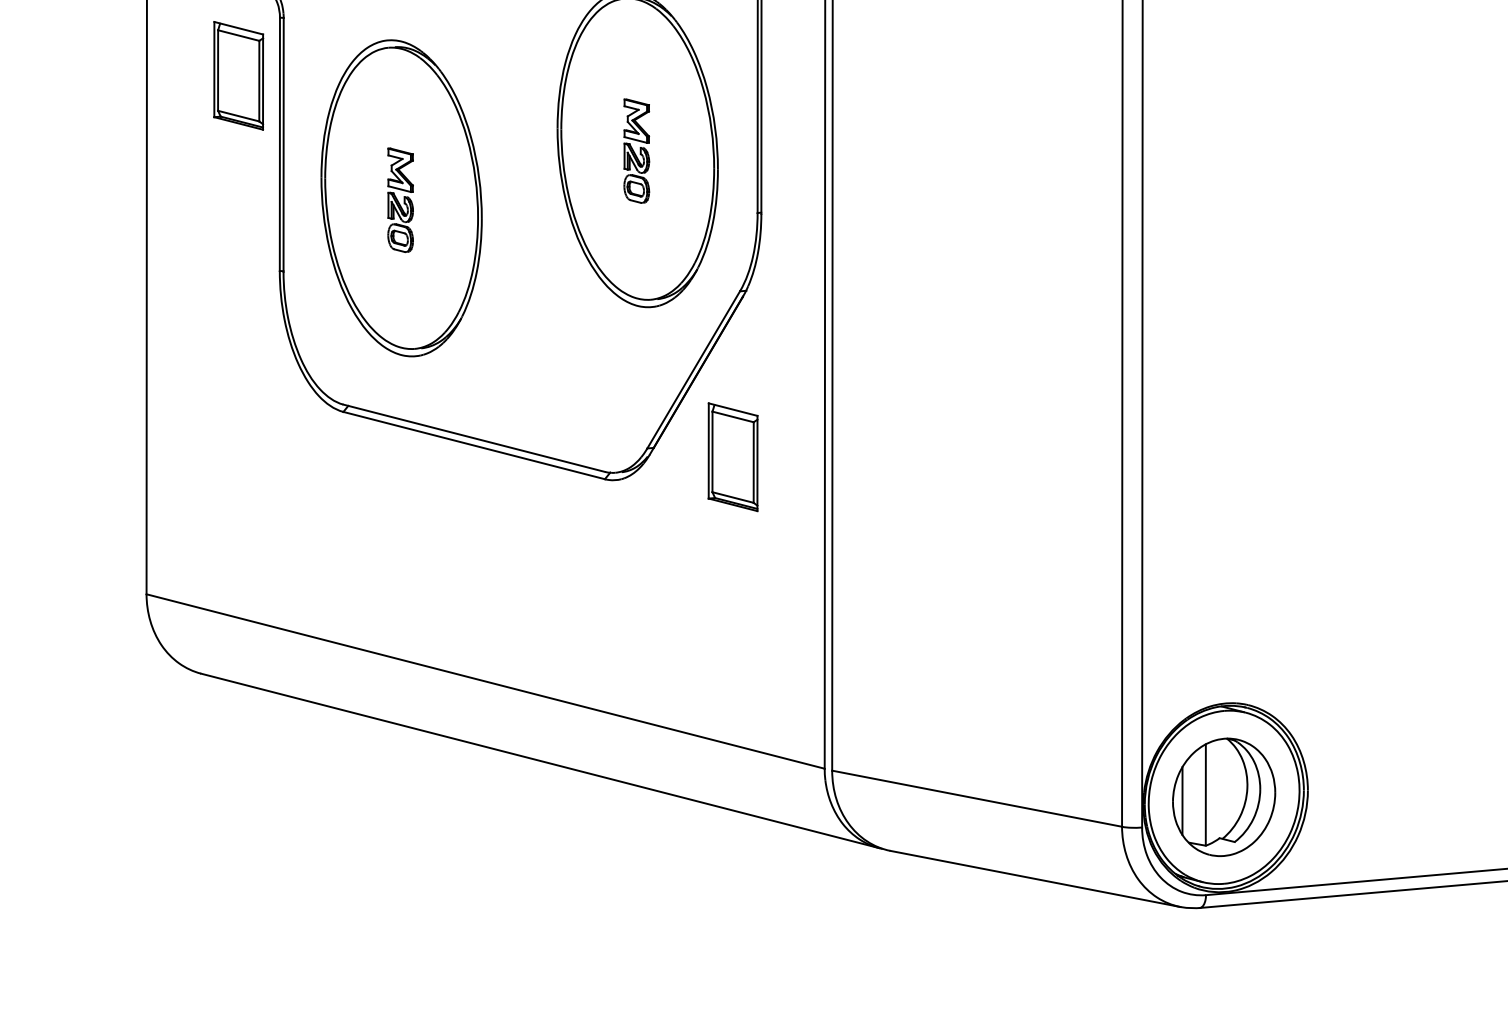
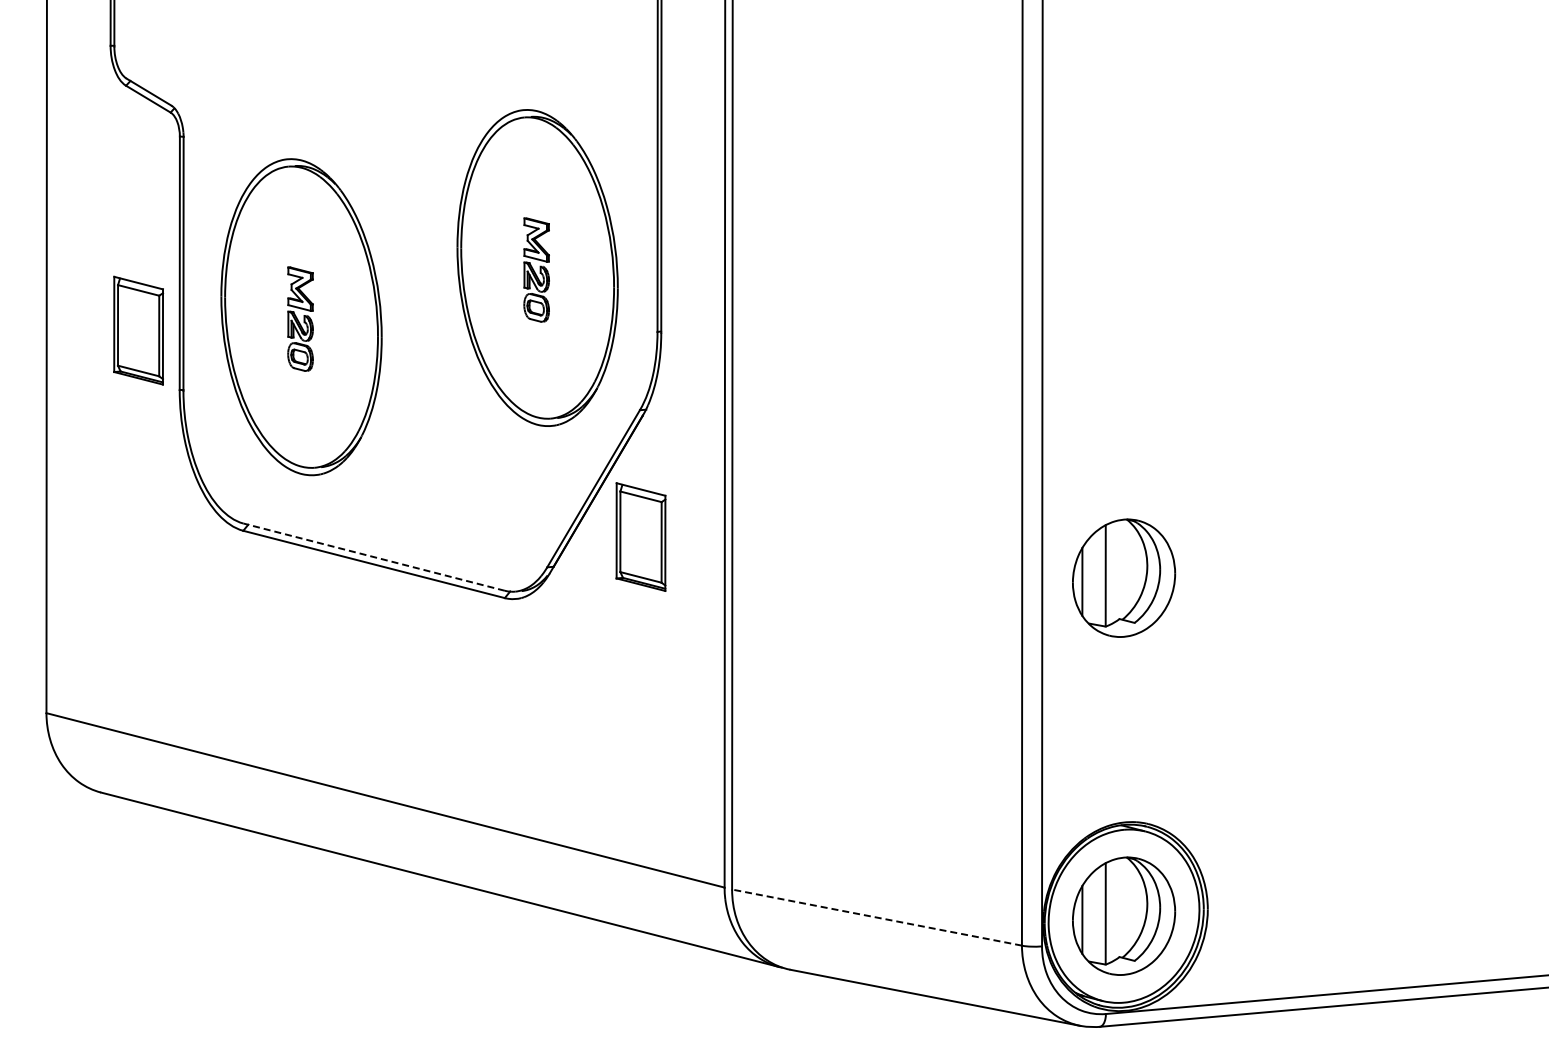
part: (238, 75) -> (138, 330), moved
line: (473, 438) -> (373, 557), solid -> dashed
part: (732, 456) -> (640, 536), moved
part: (1224, 458) -> (1124, 577), added
line: (977, 798) -> (877, 917), solid -> dashed

